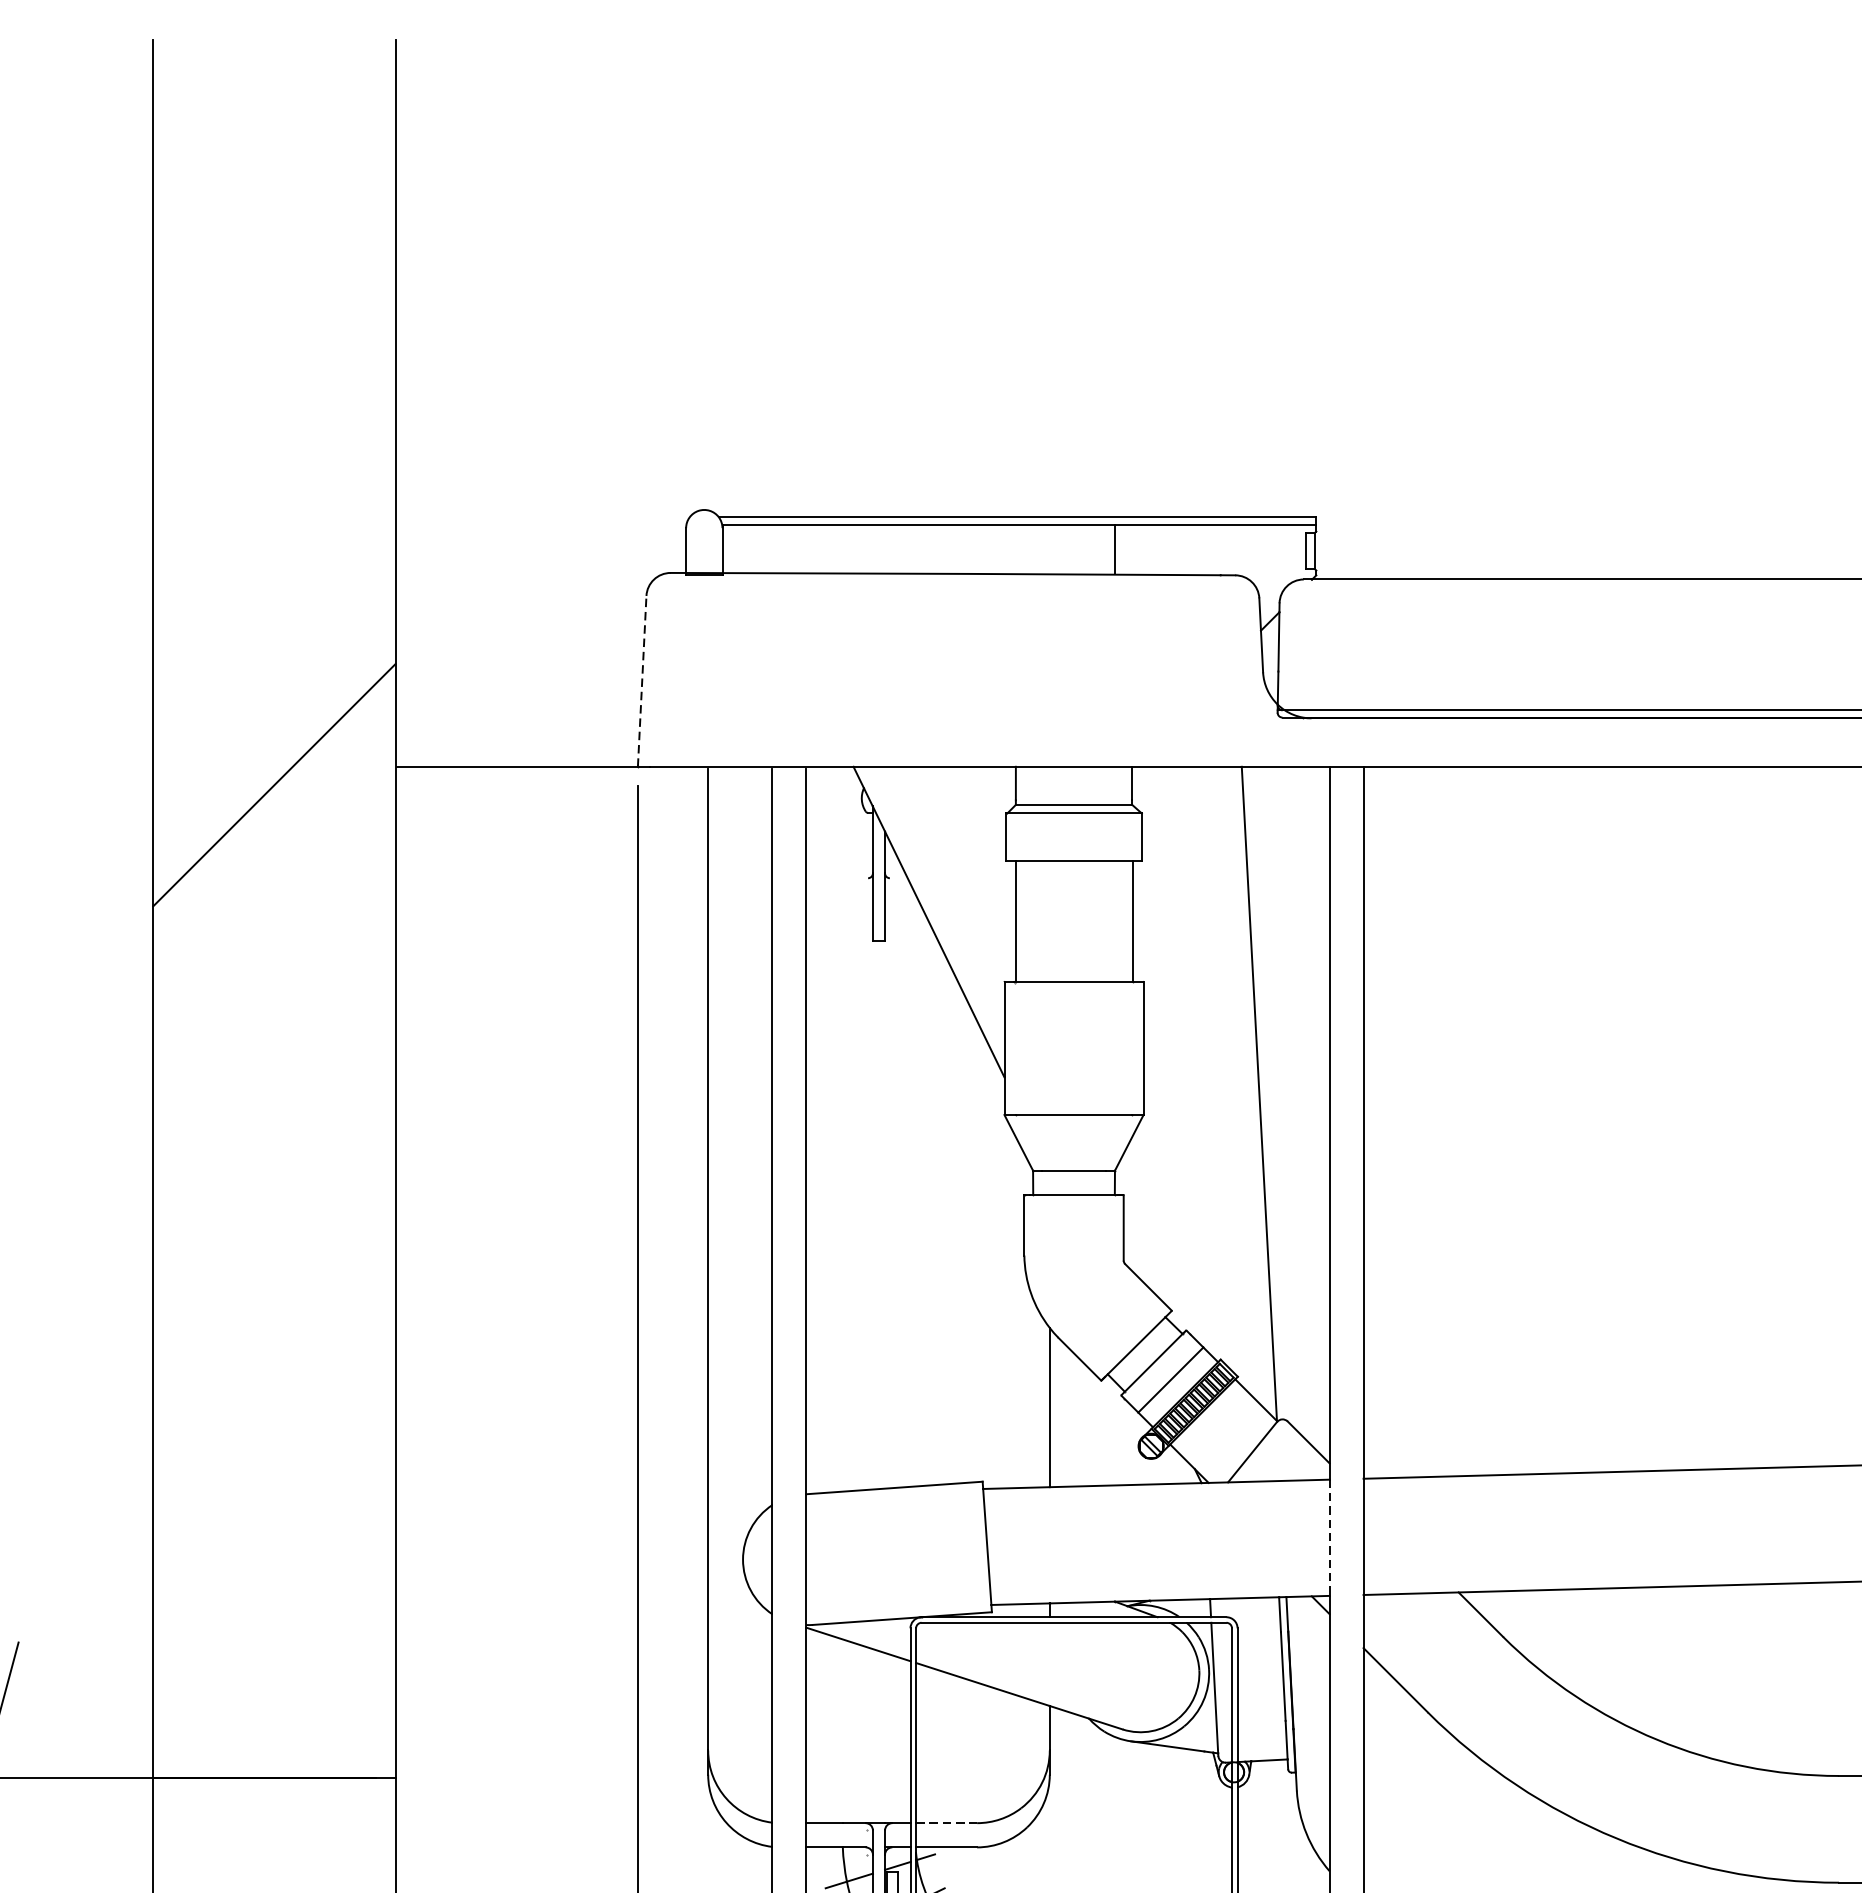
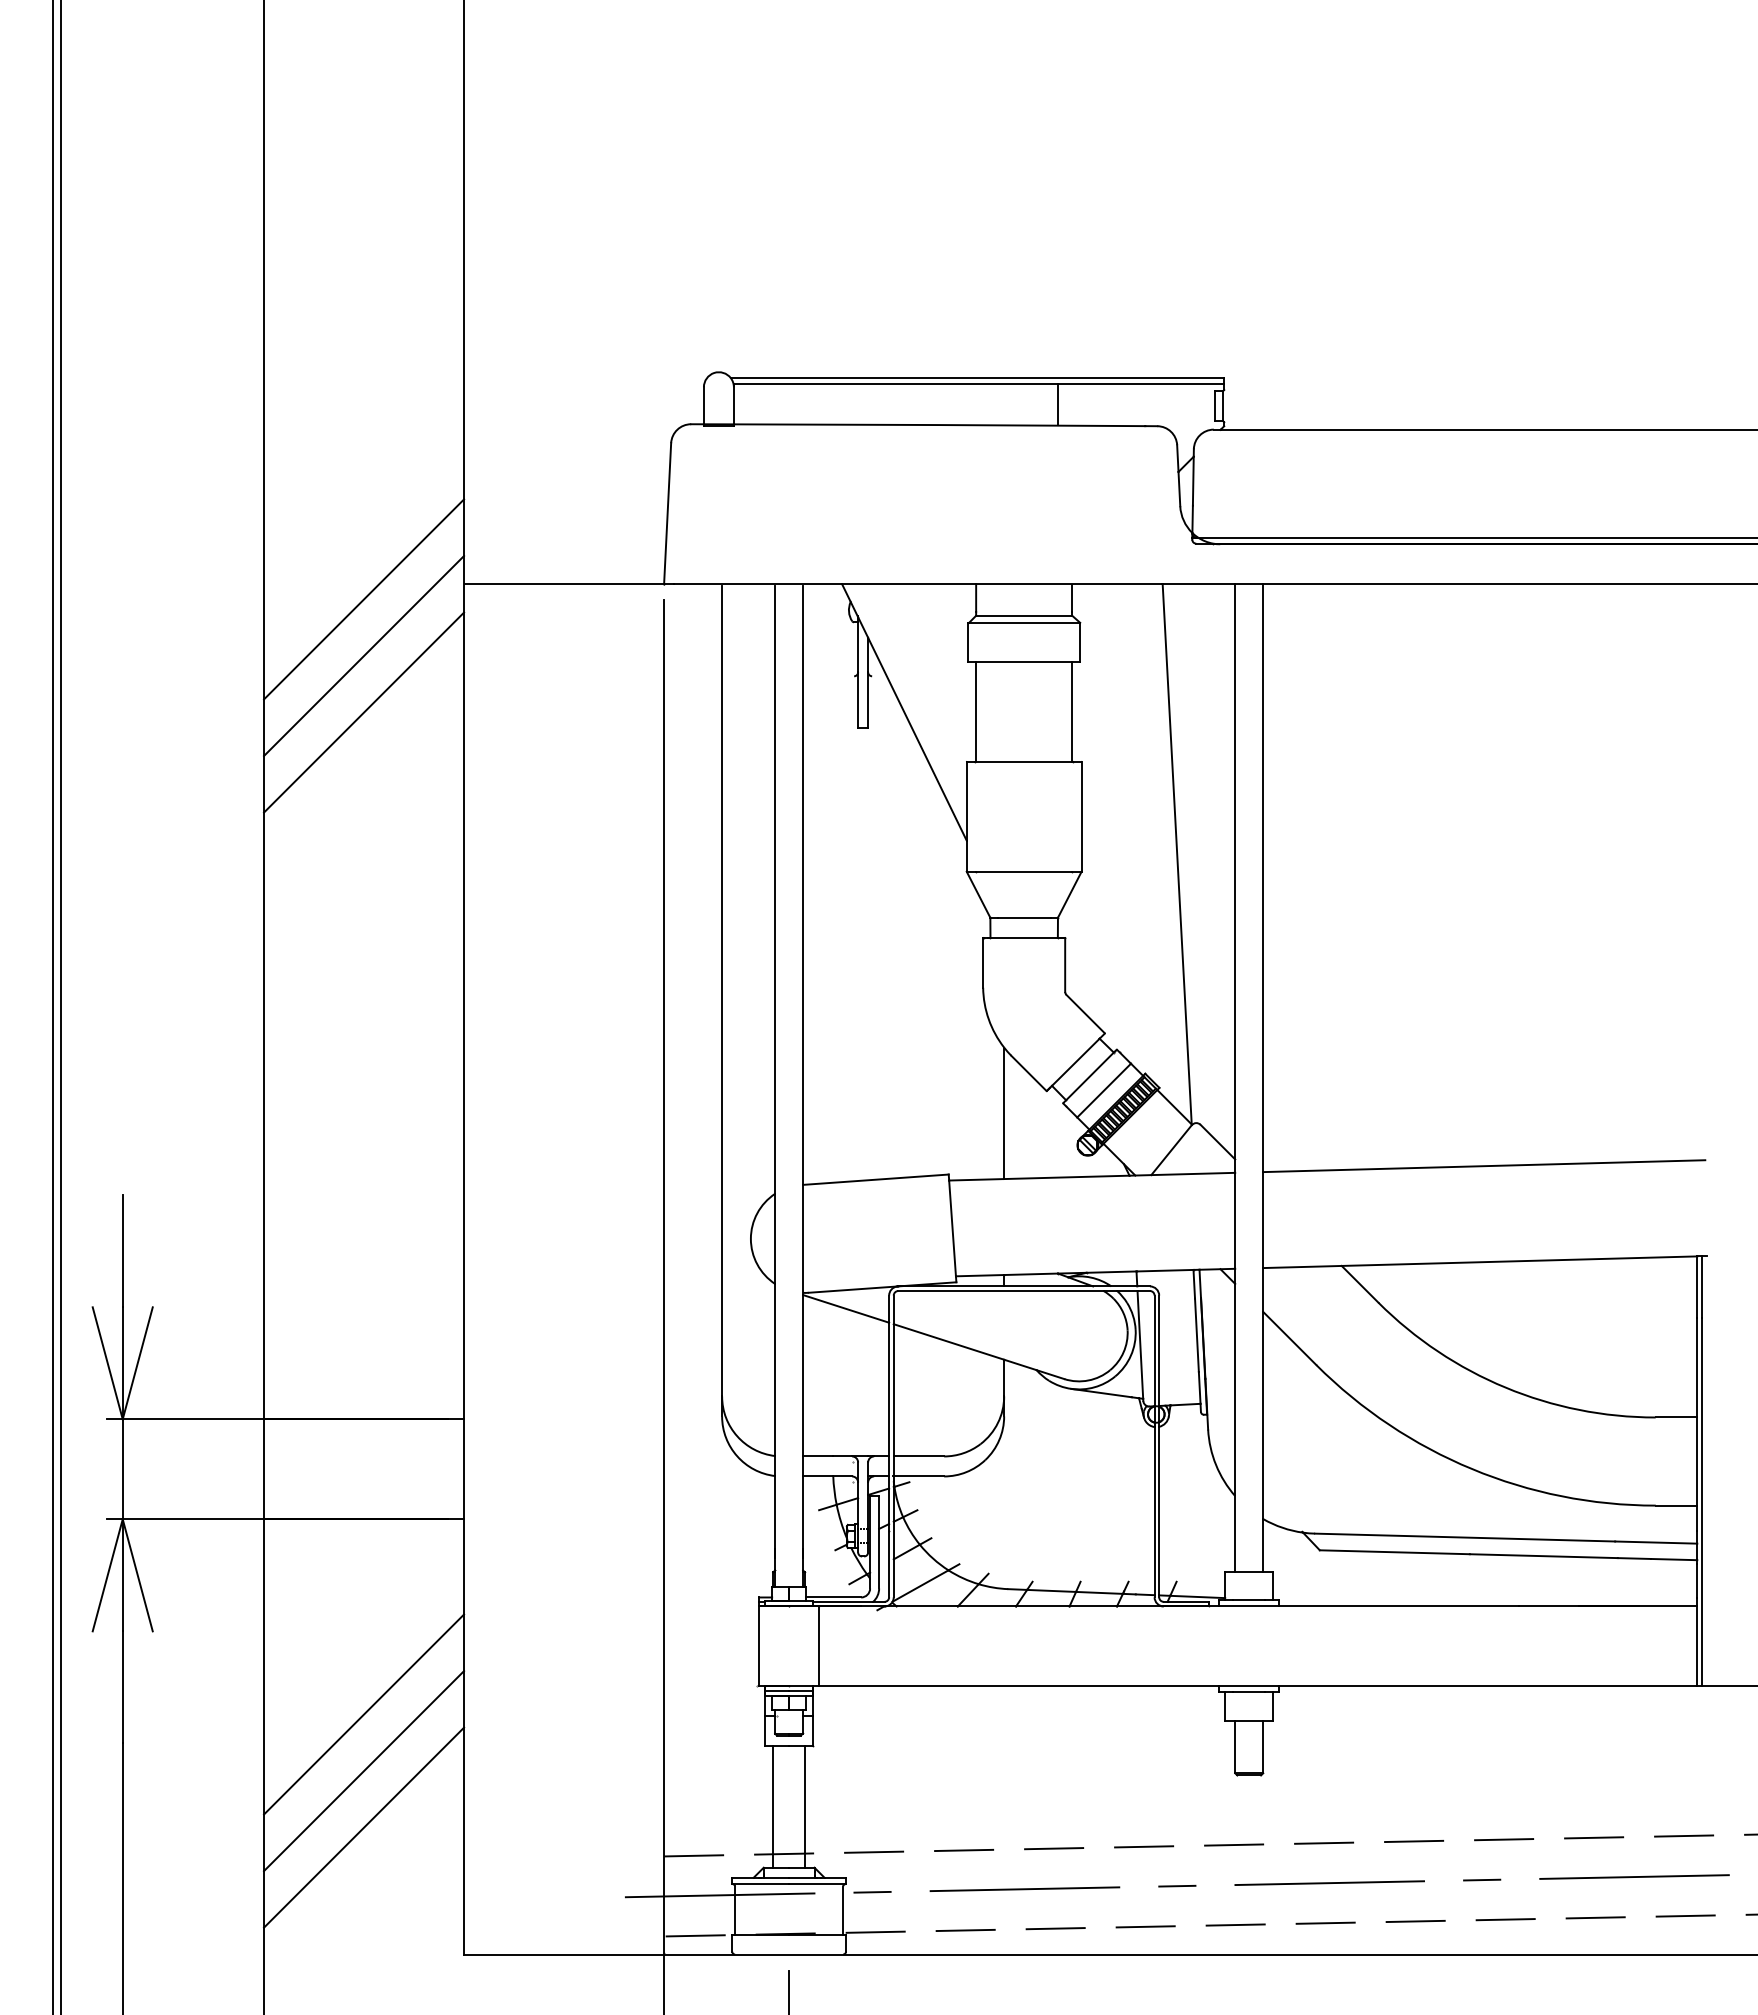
line: (642, 681) -> (667, 513), dashed -> solid
line: (275, 853) -> (364, 655), added
line: (275, 922) -> (364, 712), added
line: (1329, 1537) -> (1235, 1220), dashed -> solid
line: (947, 1823) -> (919, 1456), dashed -> solid

